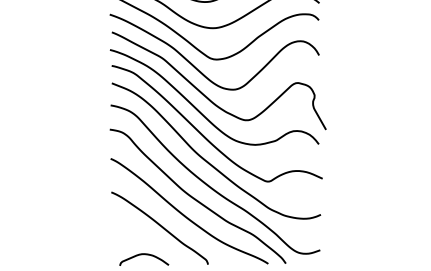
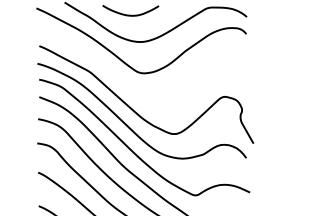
curve: (201, 71) -> (128, 85), removed

